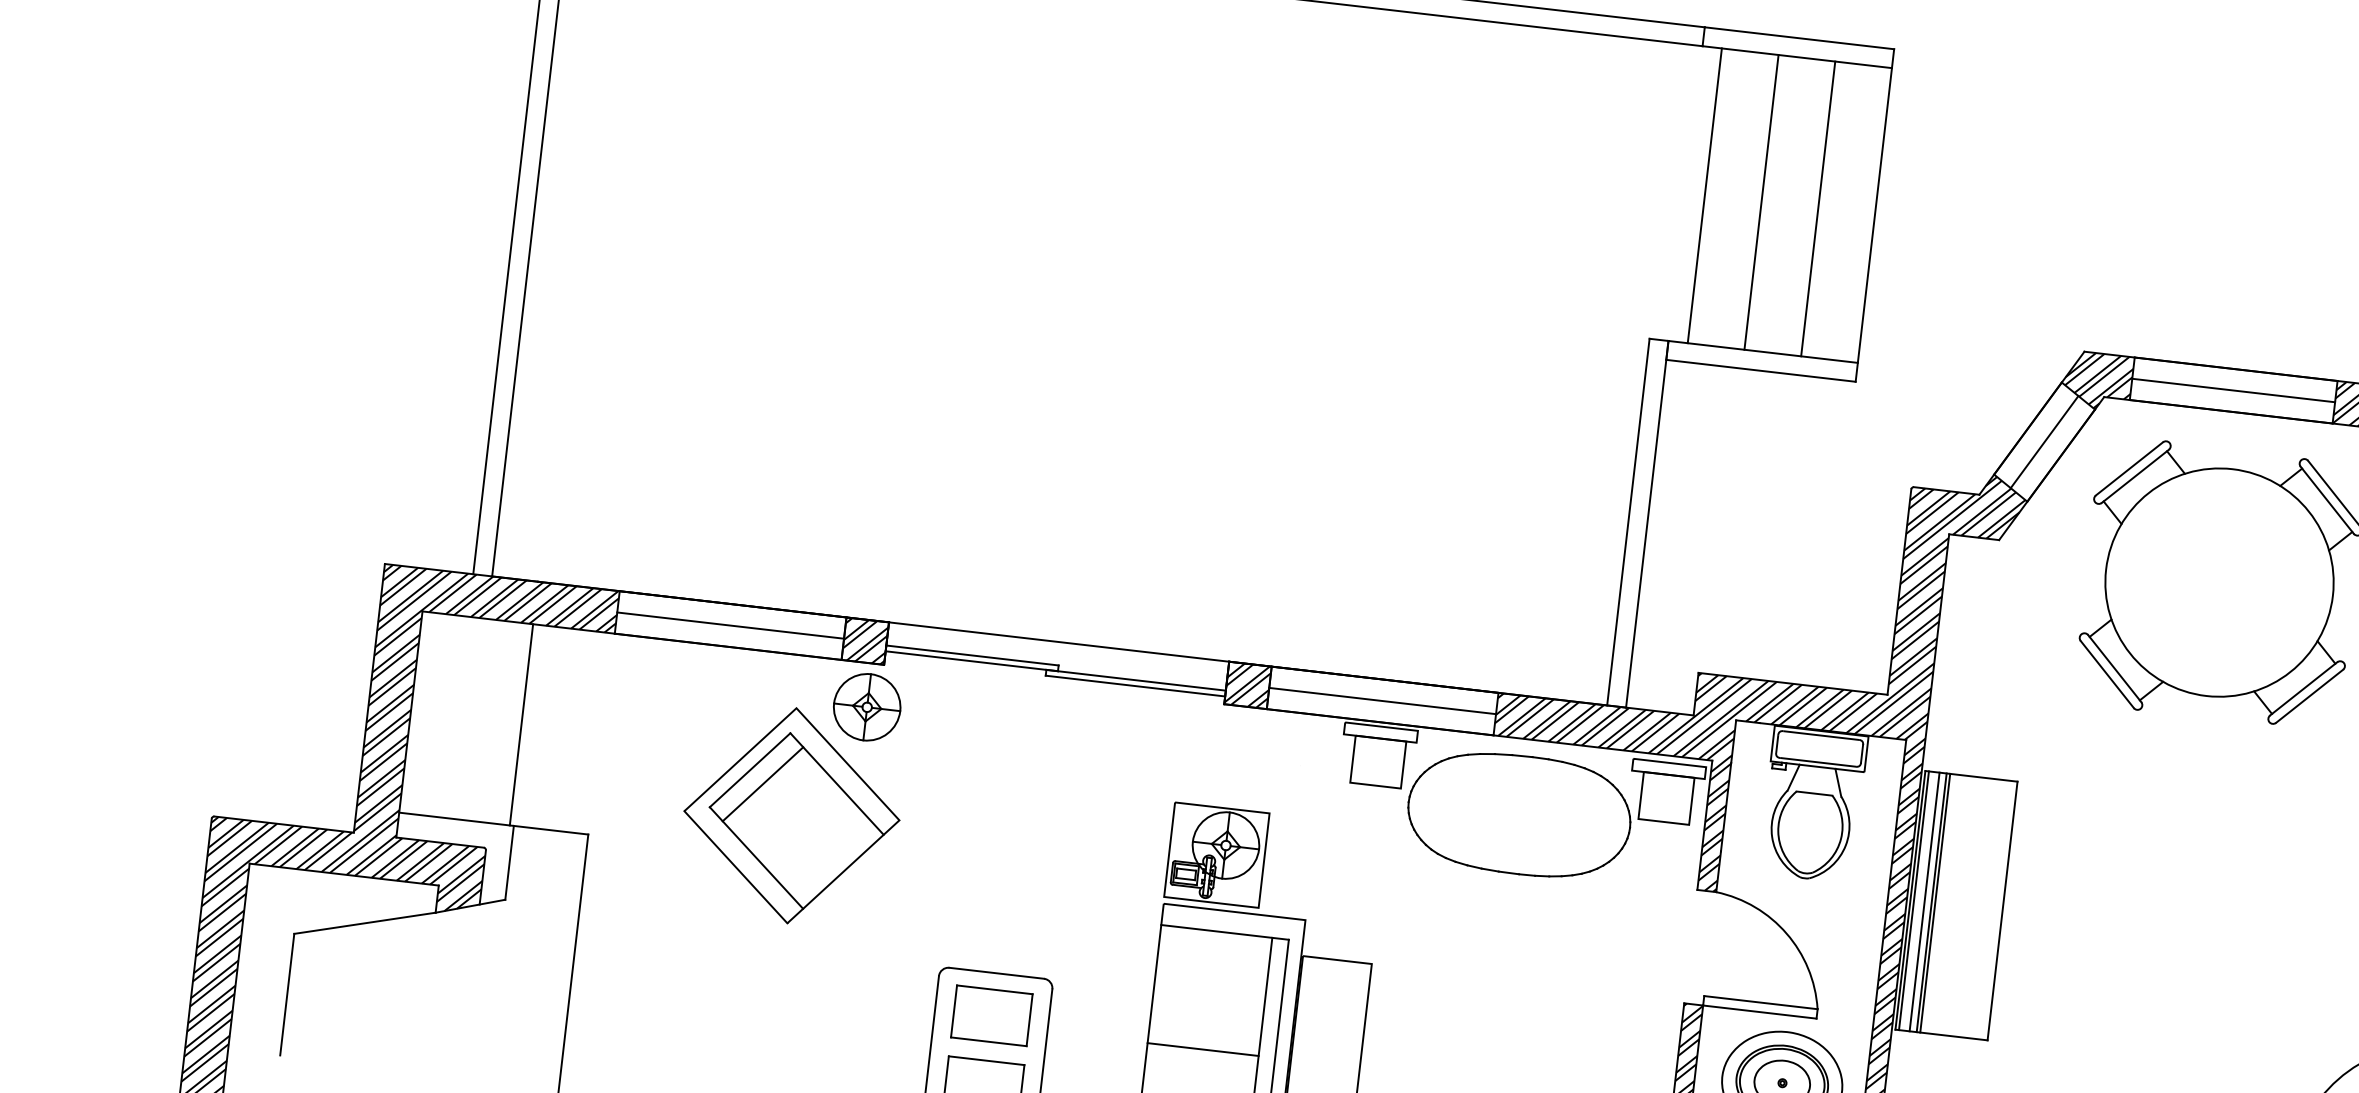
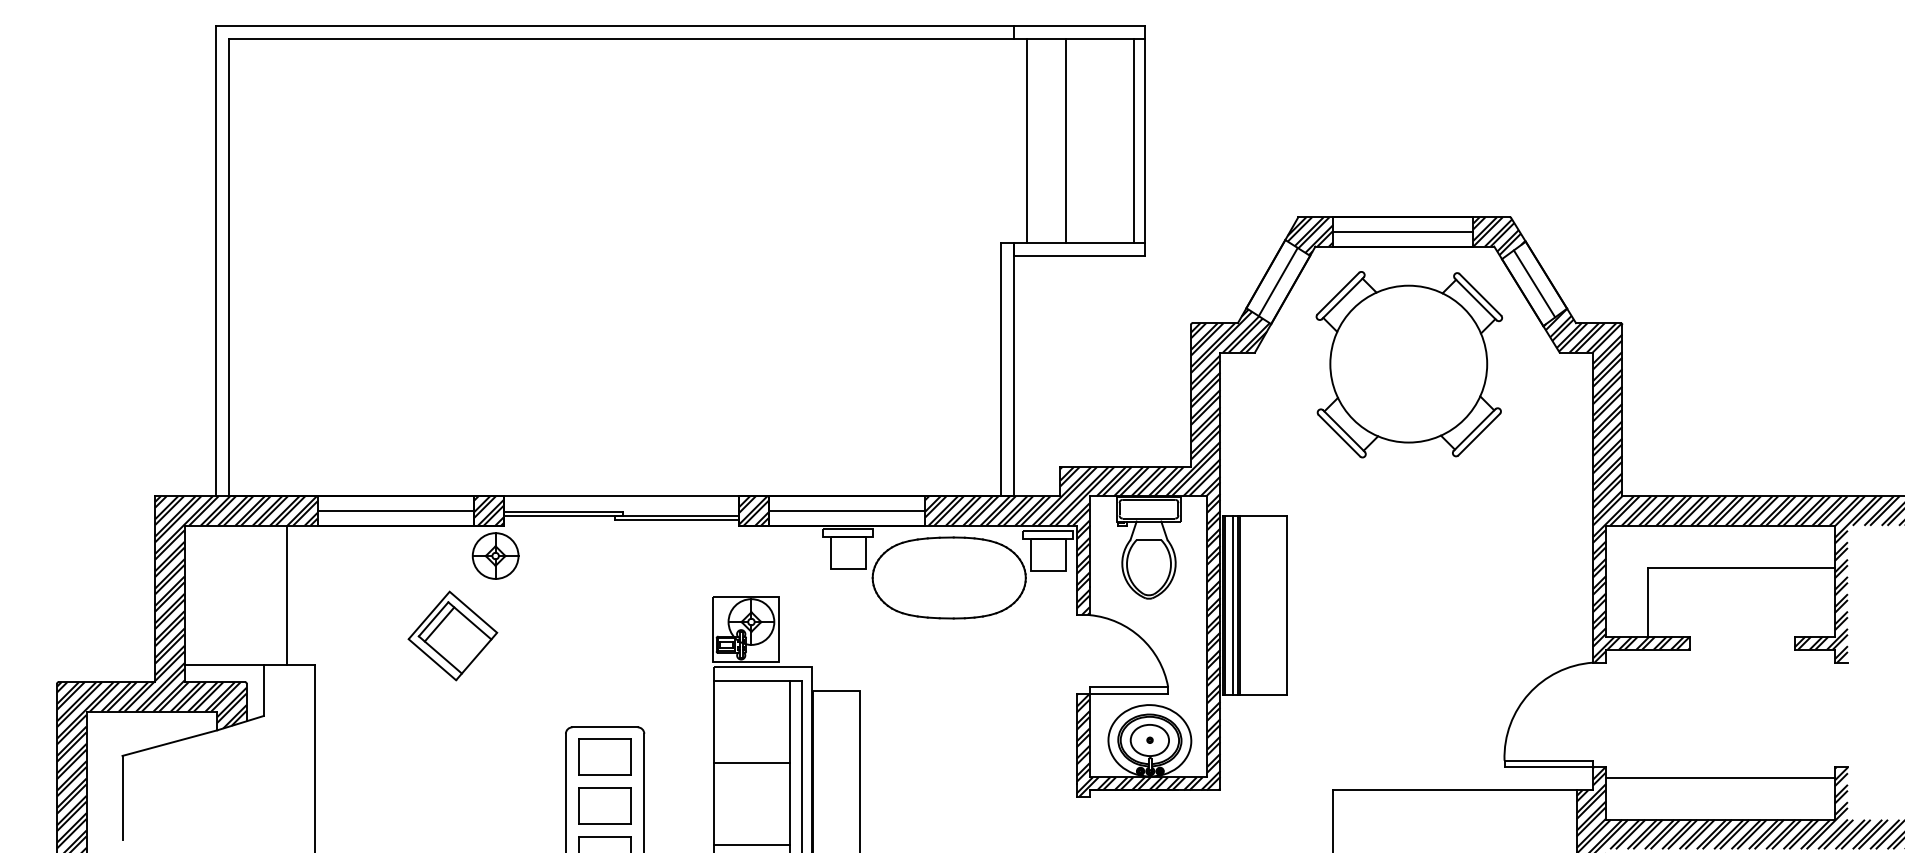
line: (1818, 208) -> (1134, 140), moved
line: (522, 723) -> (287, 594), moved
part: (791, 814) -> (452, 635), size x0.6

